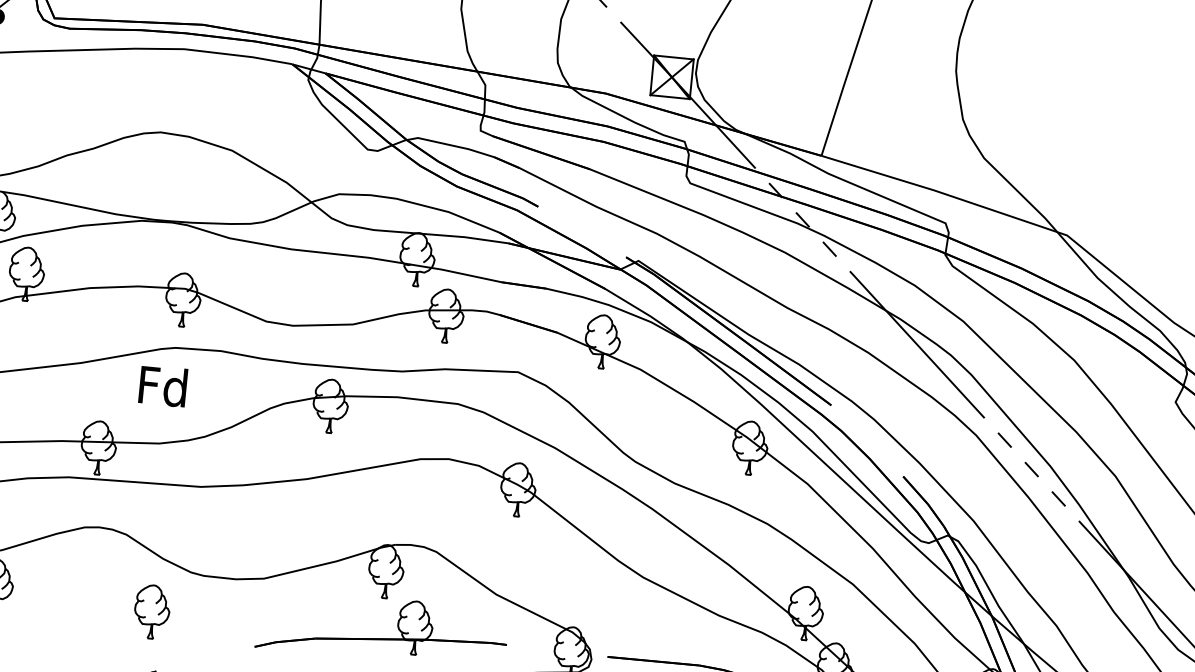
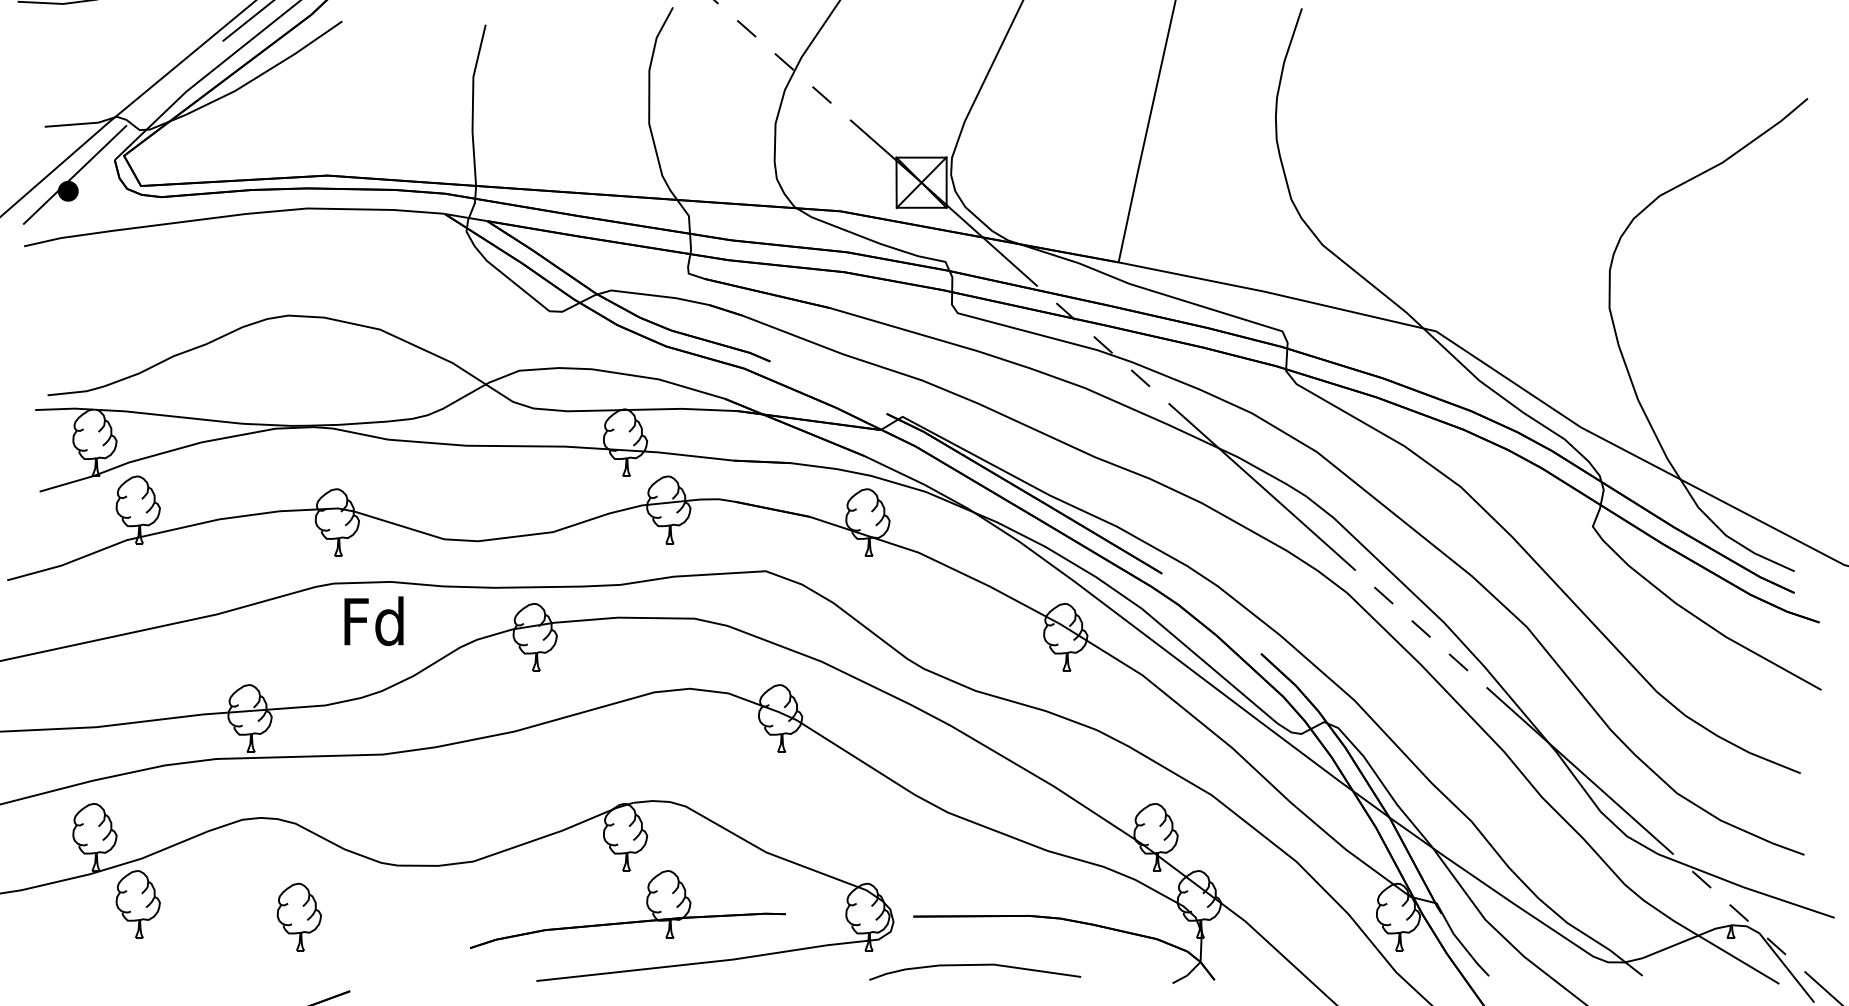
text: (162, 385) -> (373, 620), moved
part: (151, 611) -> (298, 916), moved

